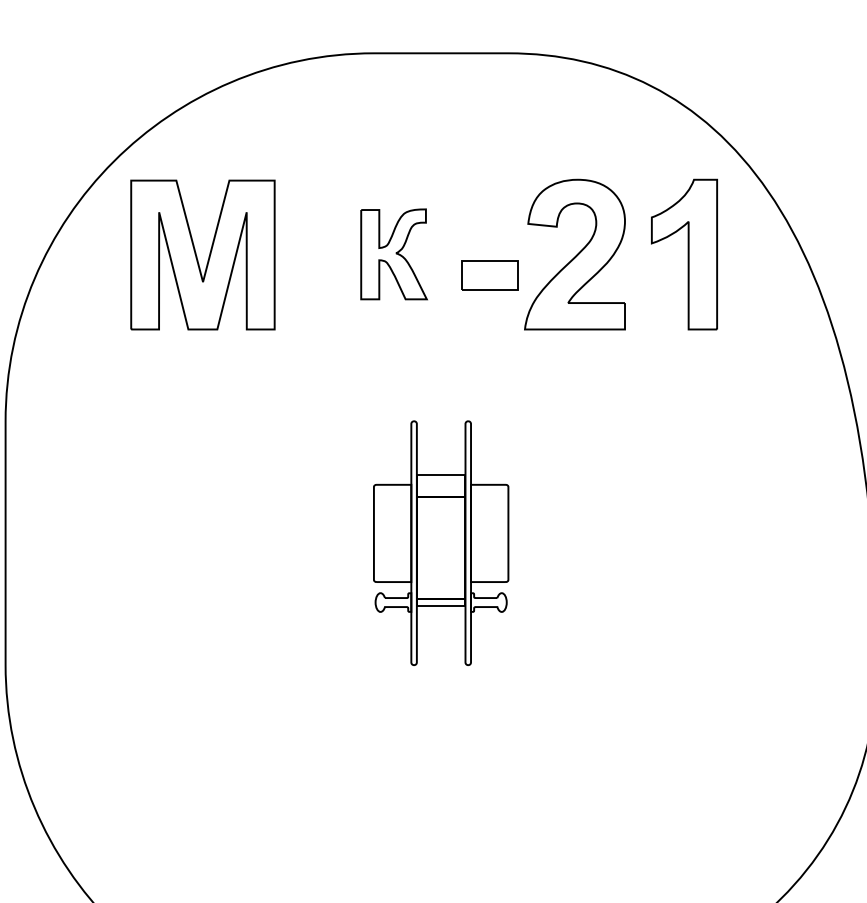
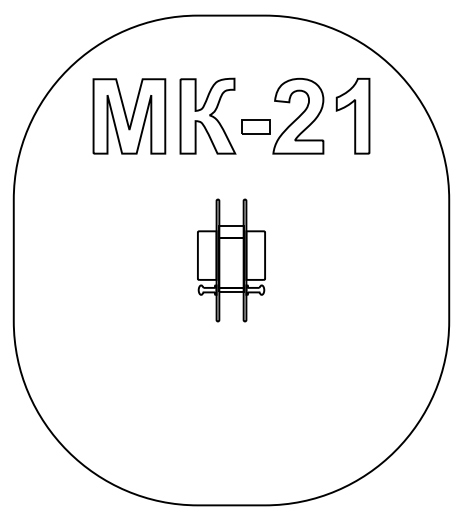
part: (393, 253) -> (207, 115), size x1.67
part: (203, 255) -> (129, 116), moved

